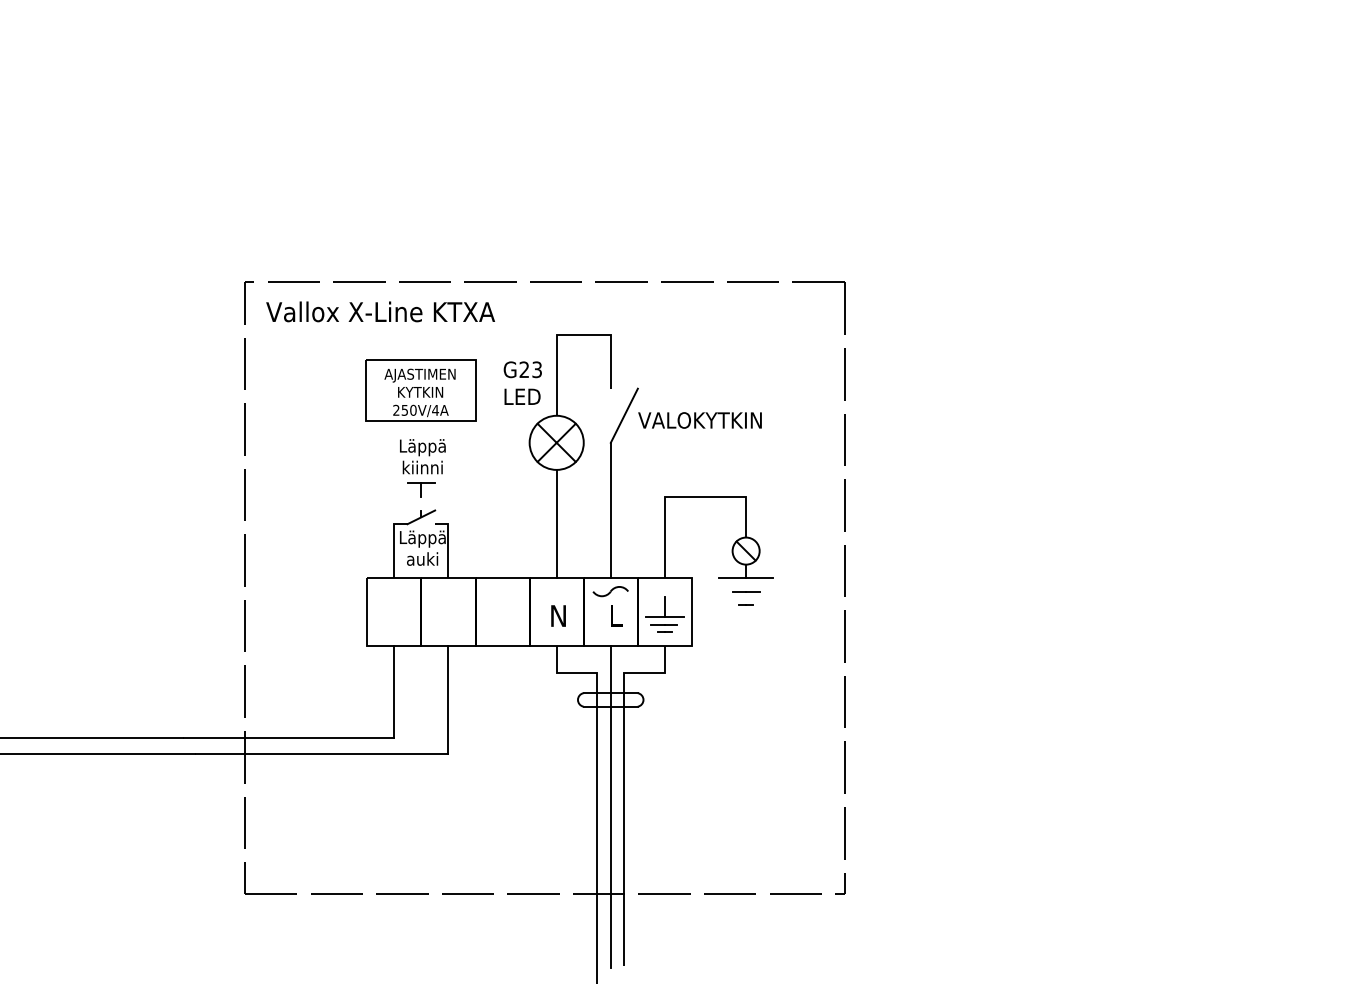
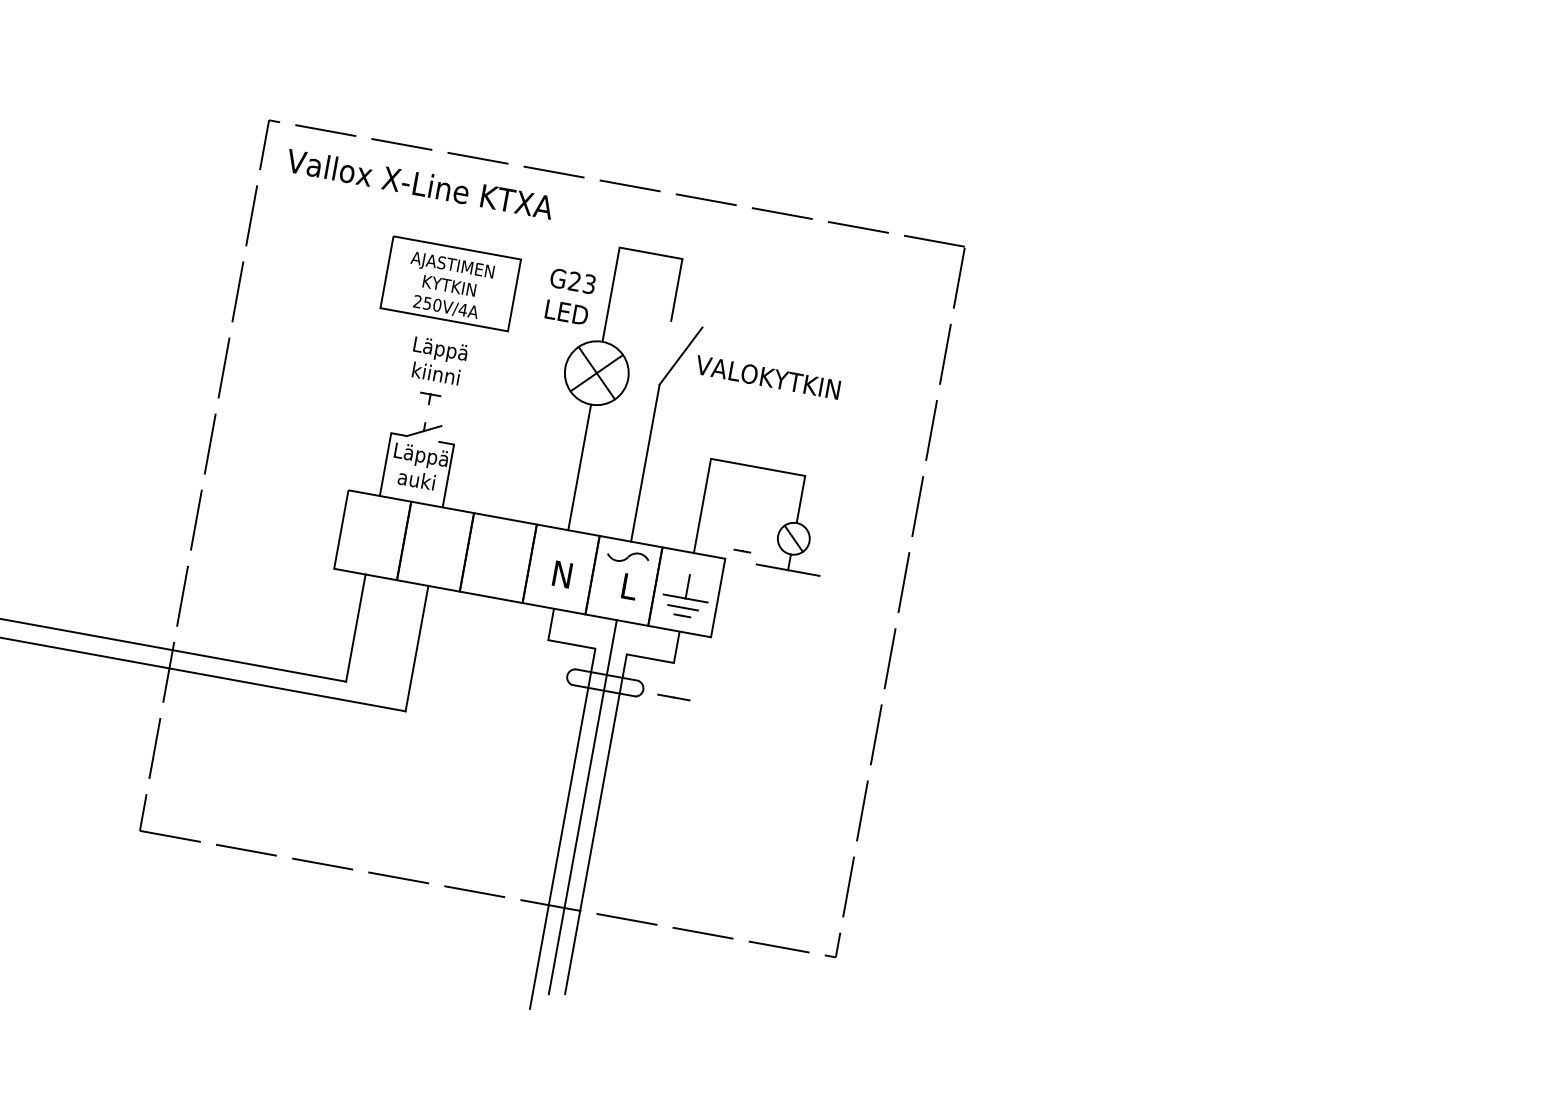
part: (421, 489) -> (430, 398), size x0.6
line: (746, 591) -> (674, 697), moved
line: (745, 604) -> (741, 550), moved

